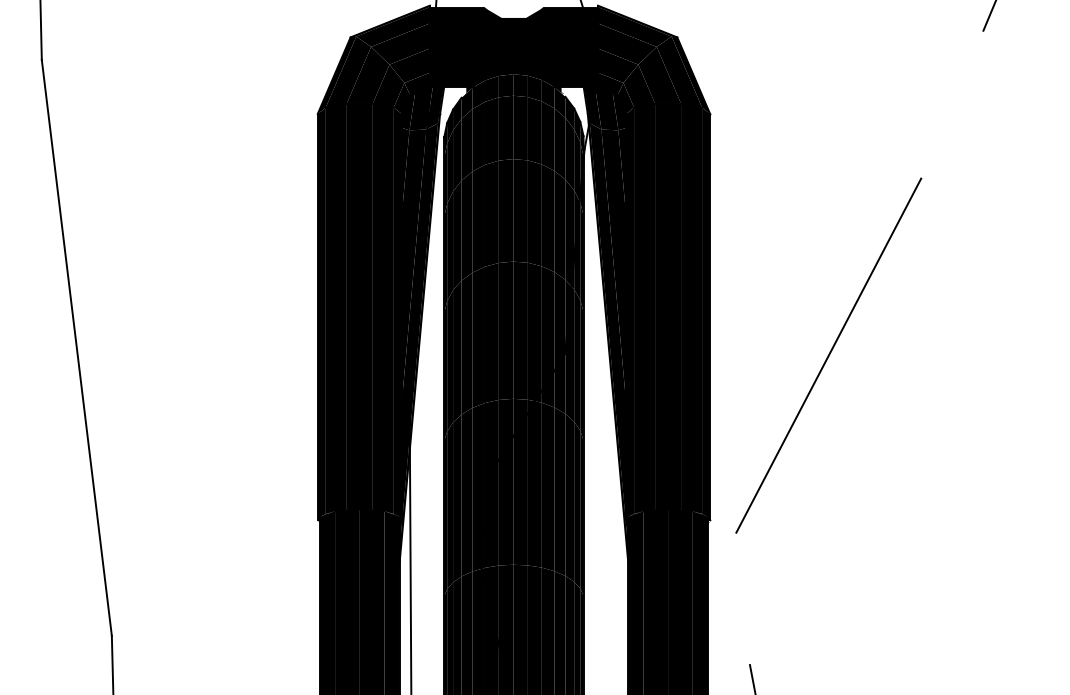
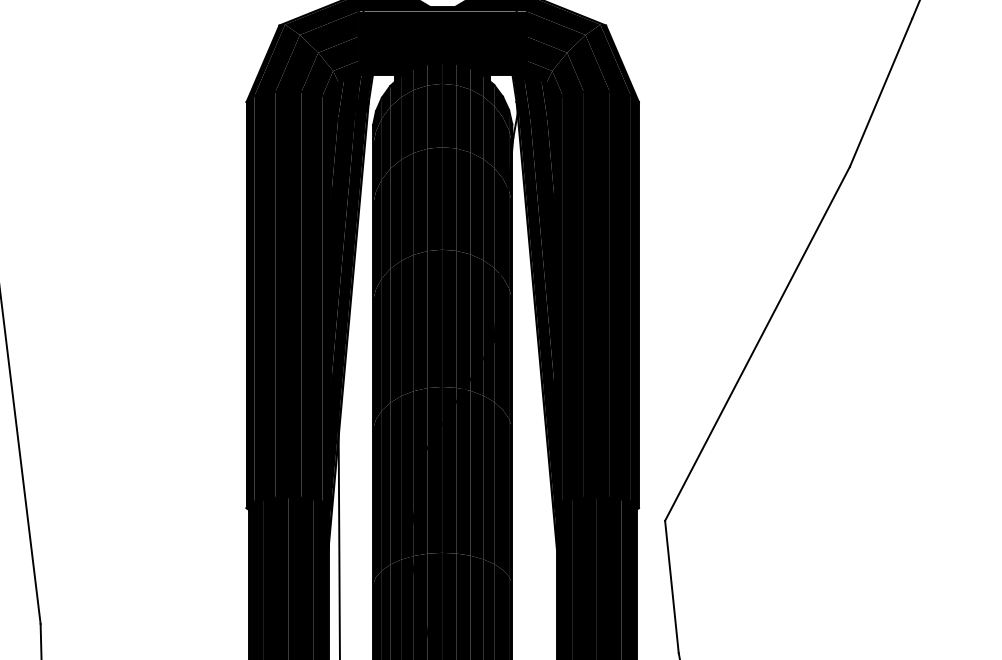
line: (952, 104) -> (881, 92), added
line: (742, 598) -> (671, 586), added

